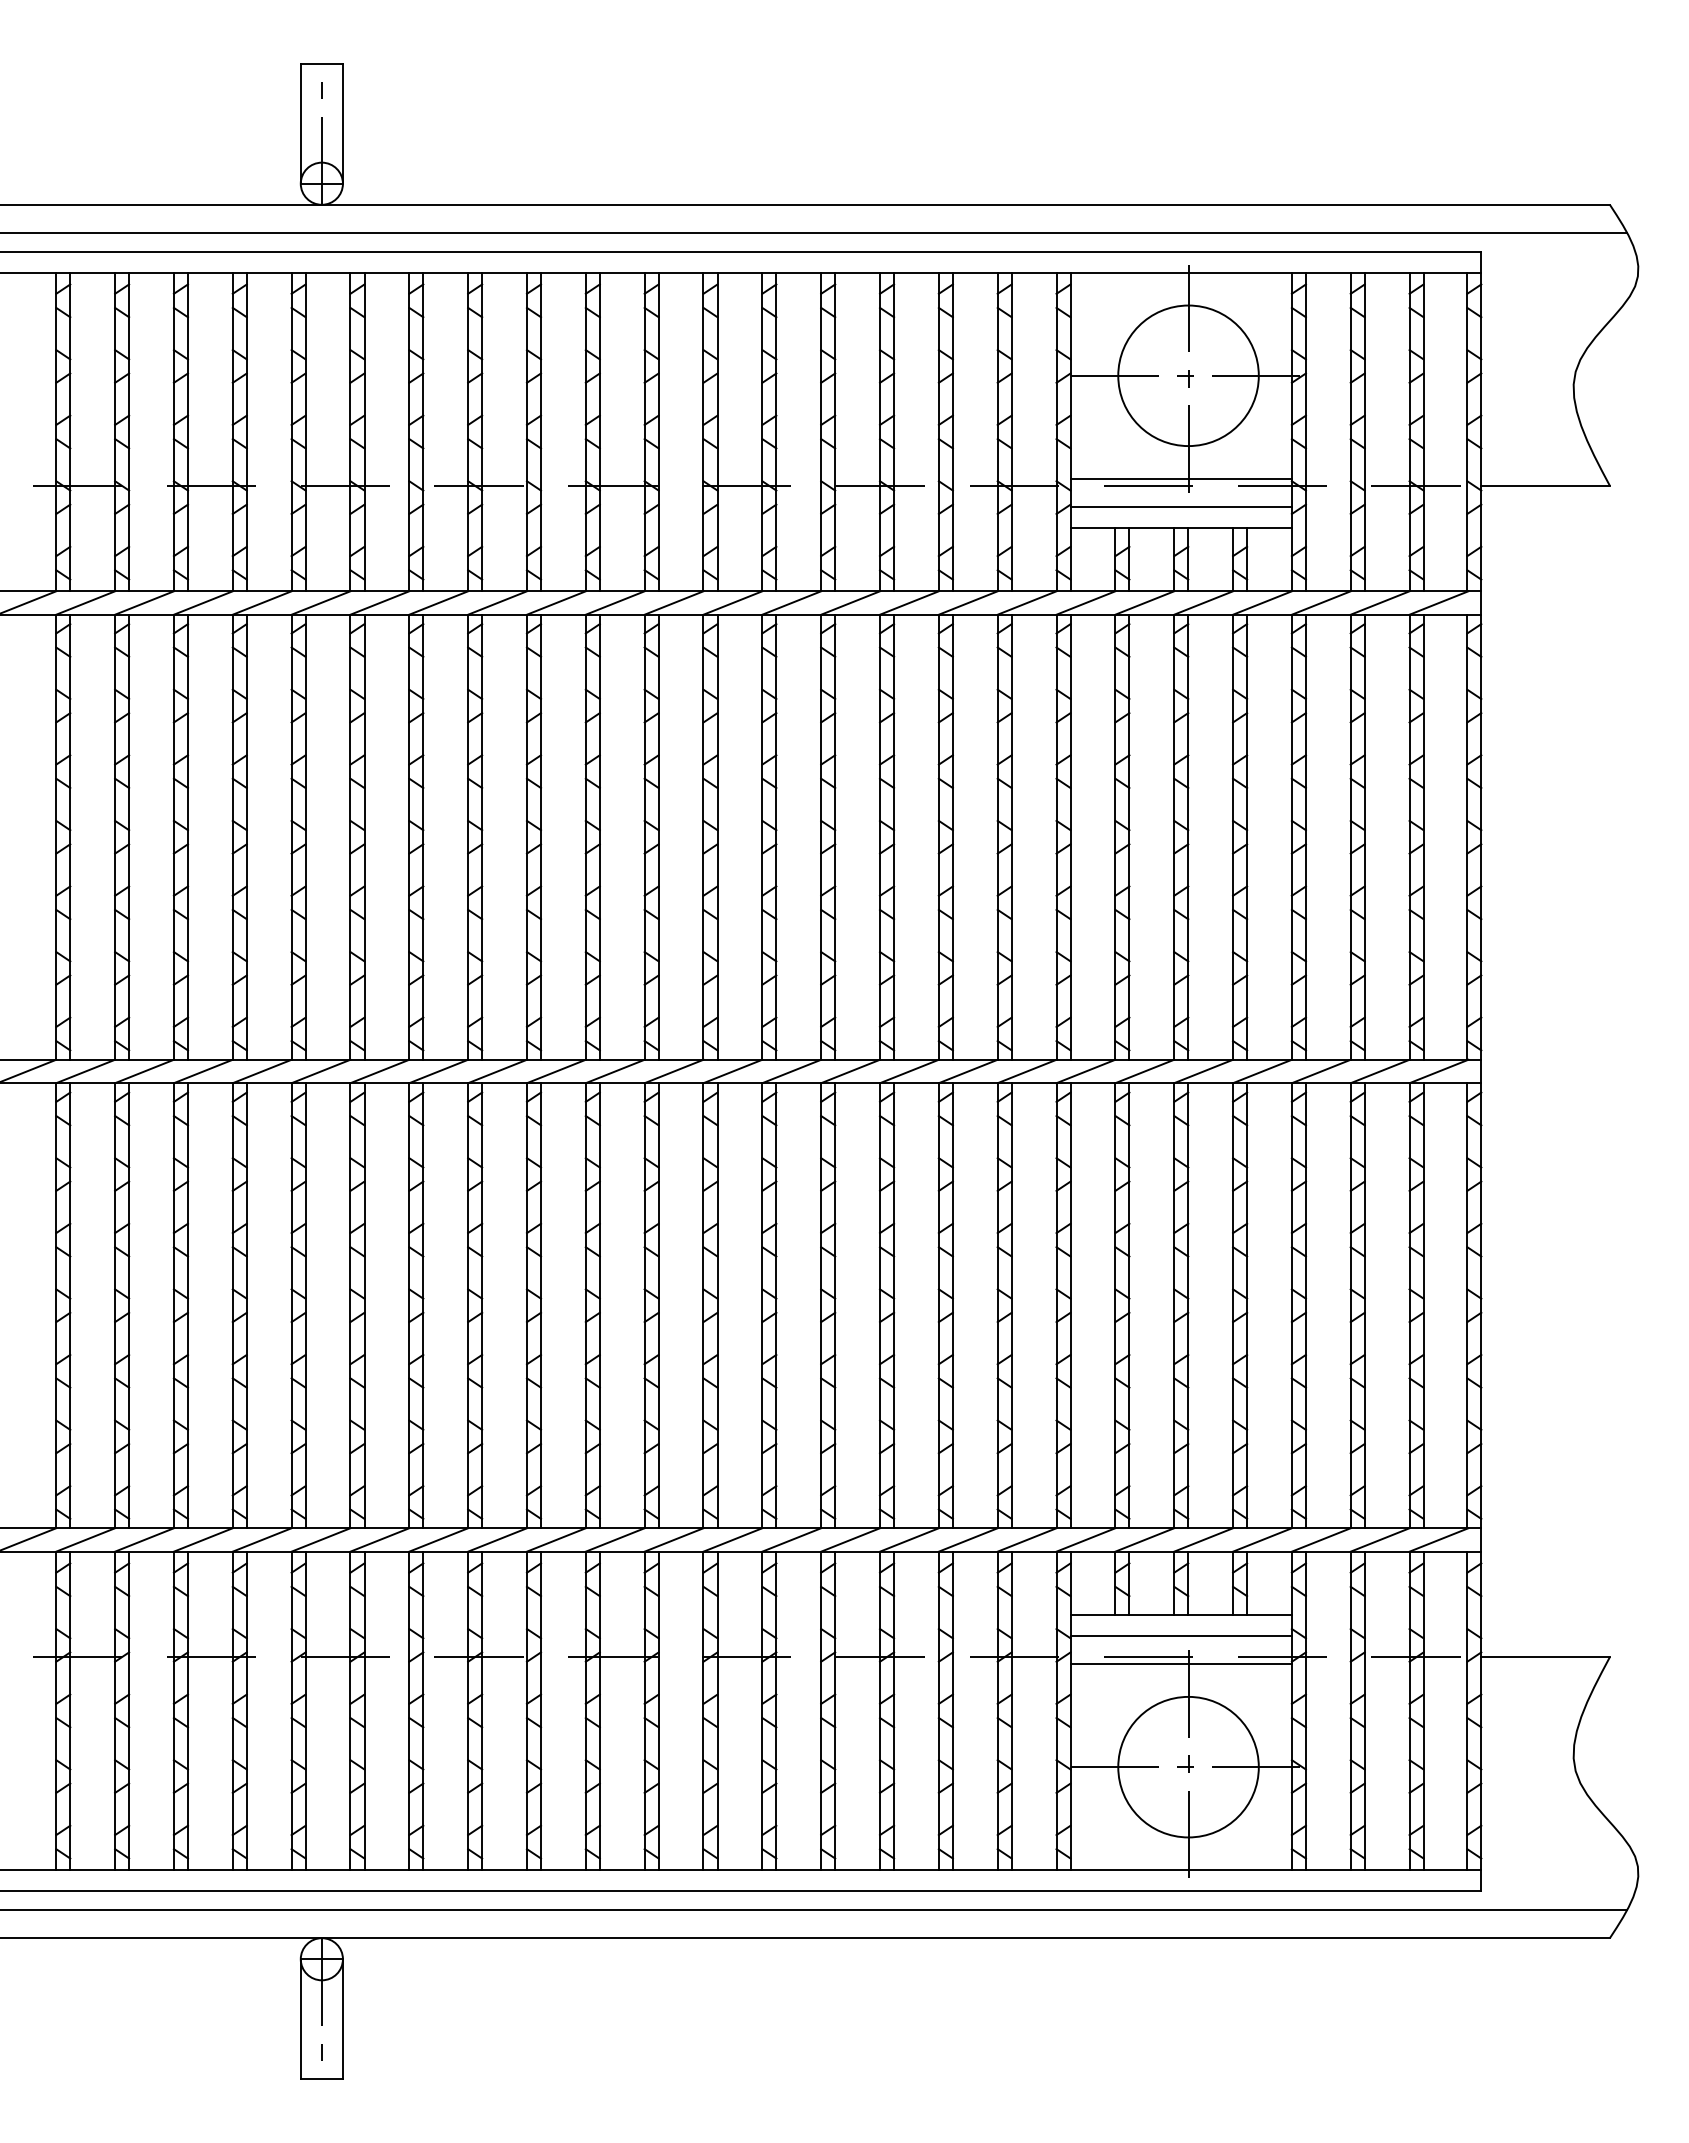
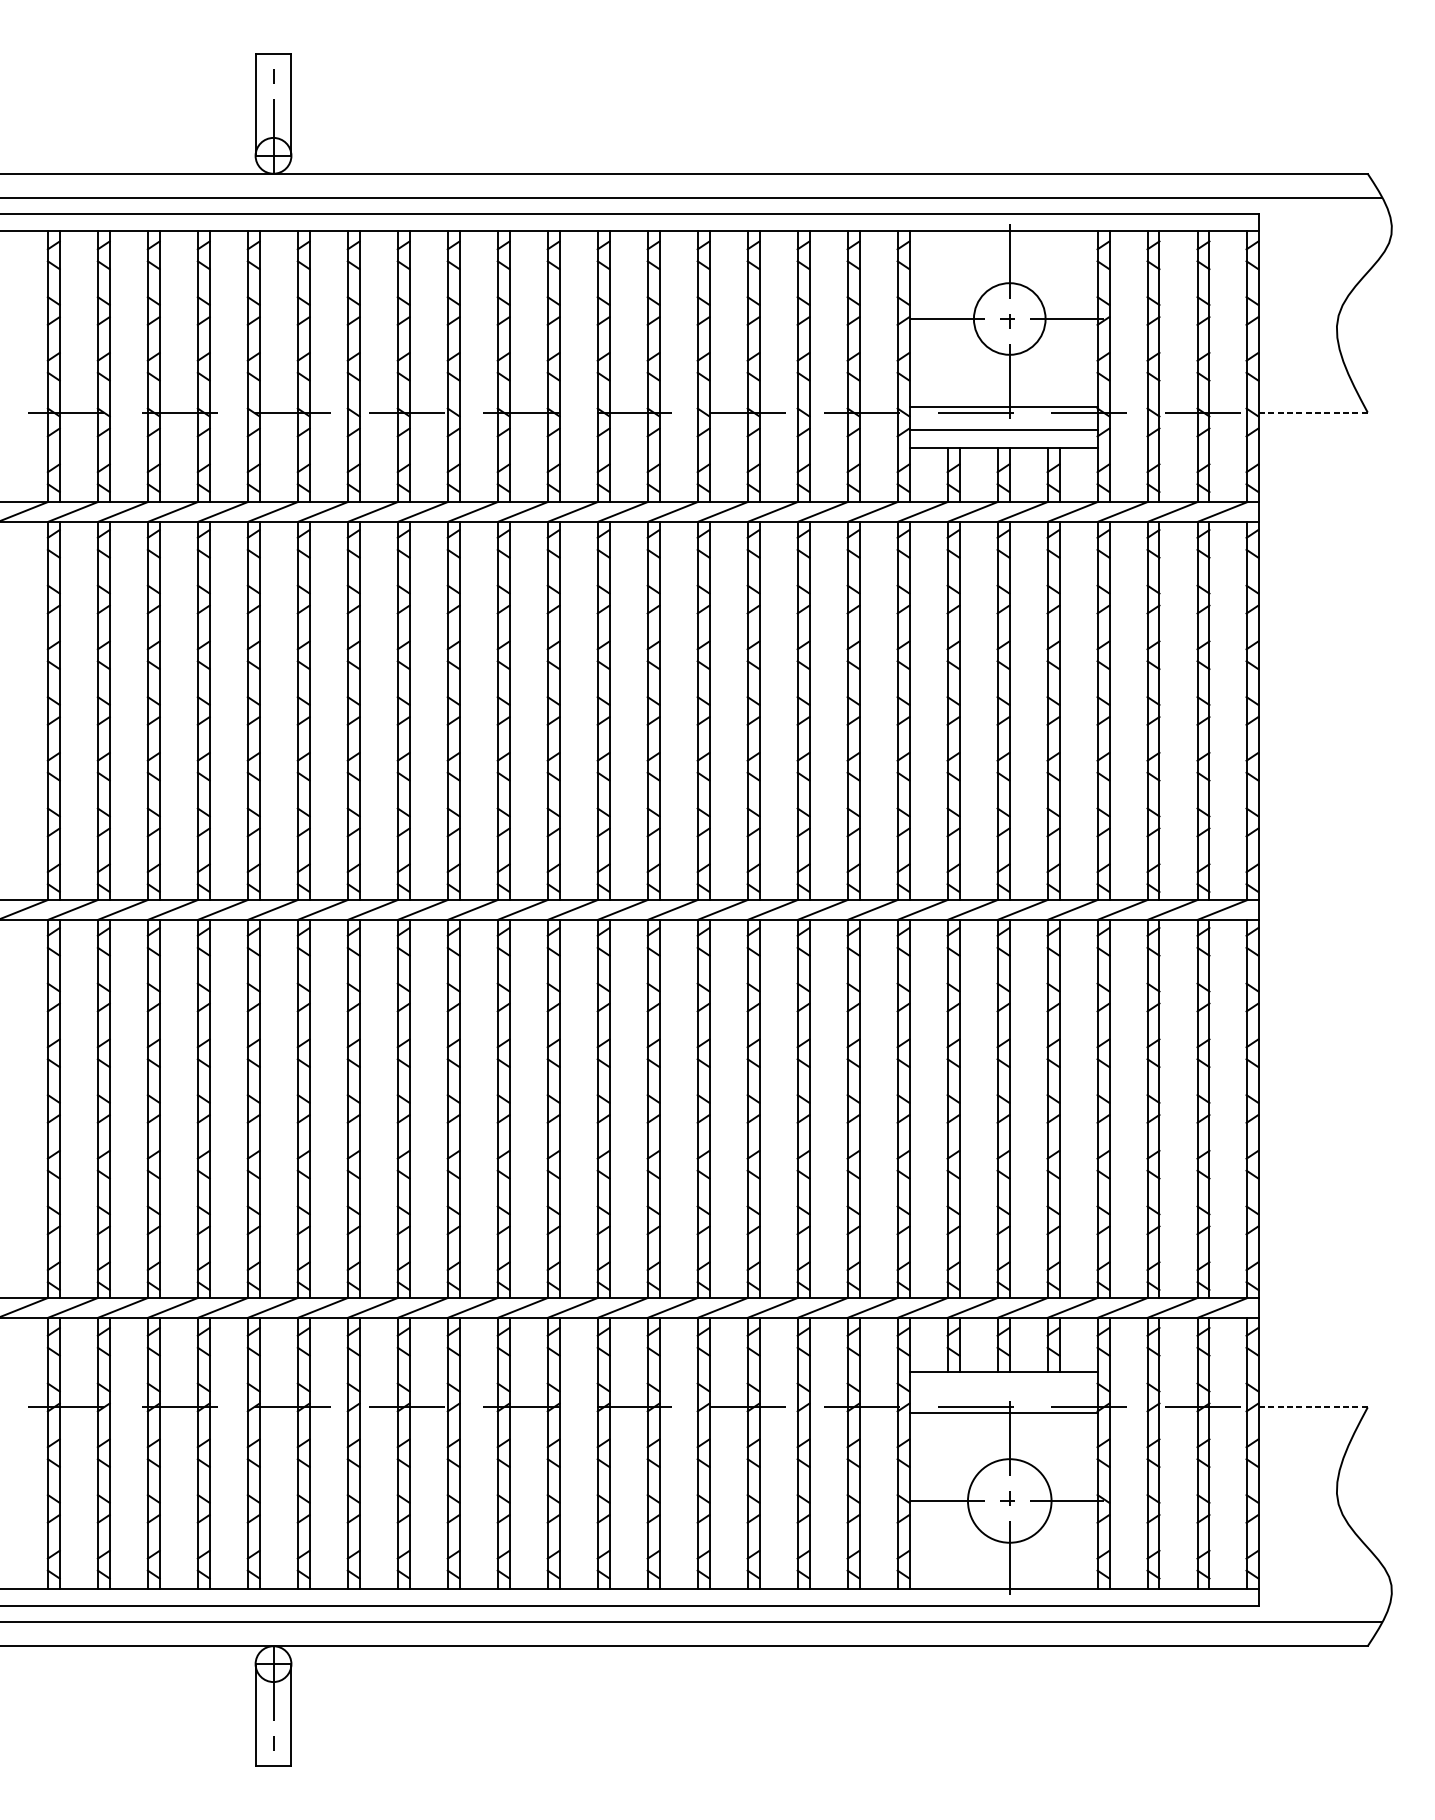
circle: (1188, 375) -> (1009, 318), size x0.6
line: (1545, 485) -> (1312, 412), solid -> dashed
line: (1180, 1636) -> (1002, 1389), removed
line: (1545, 1657) -> (1312, 1407), solid -> dashed
circle: (1188, 1766) -> (1009, 1500), size x0.7

